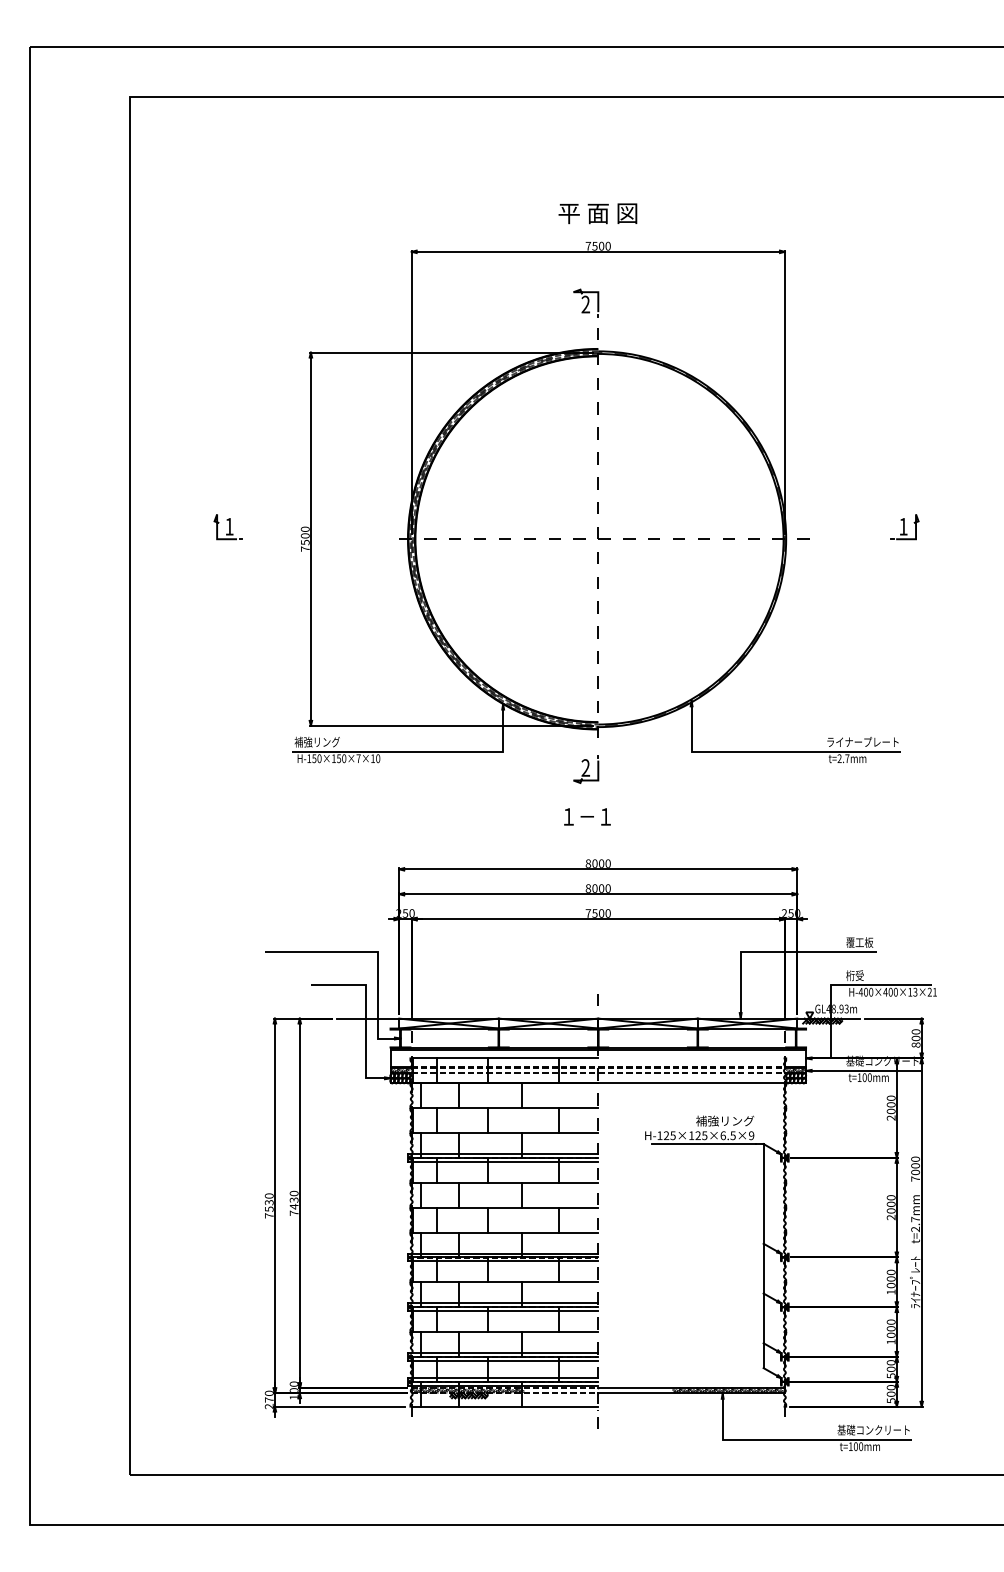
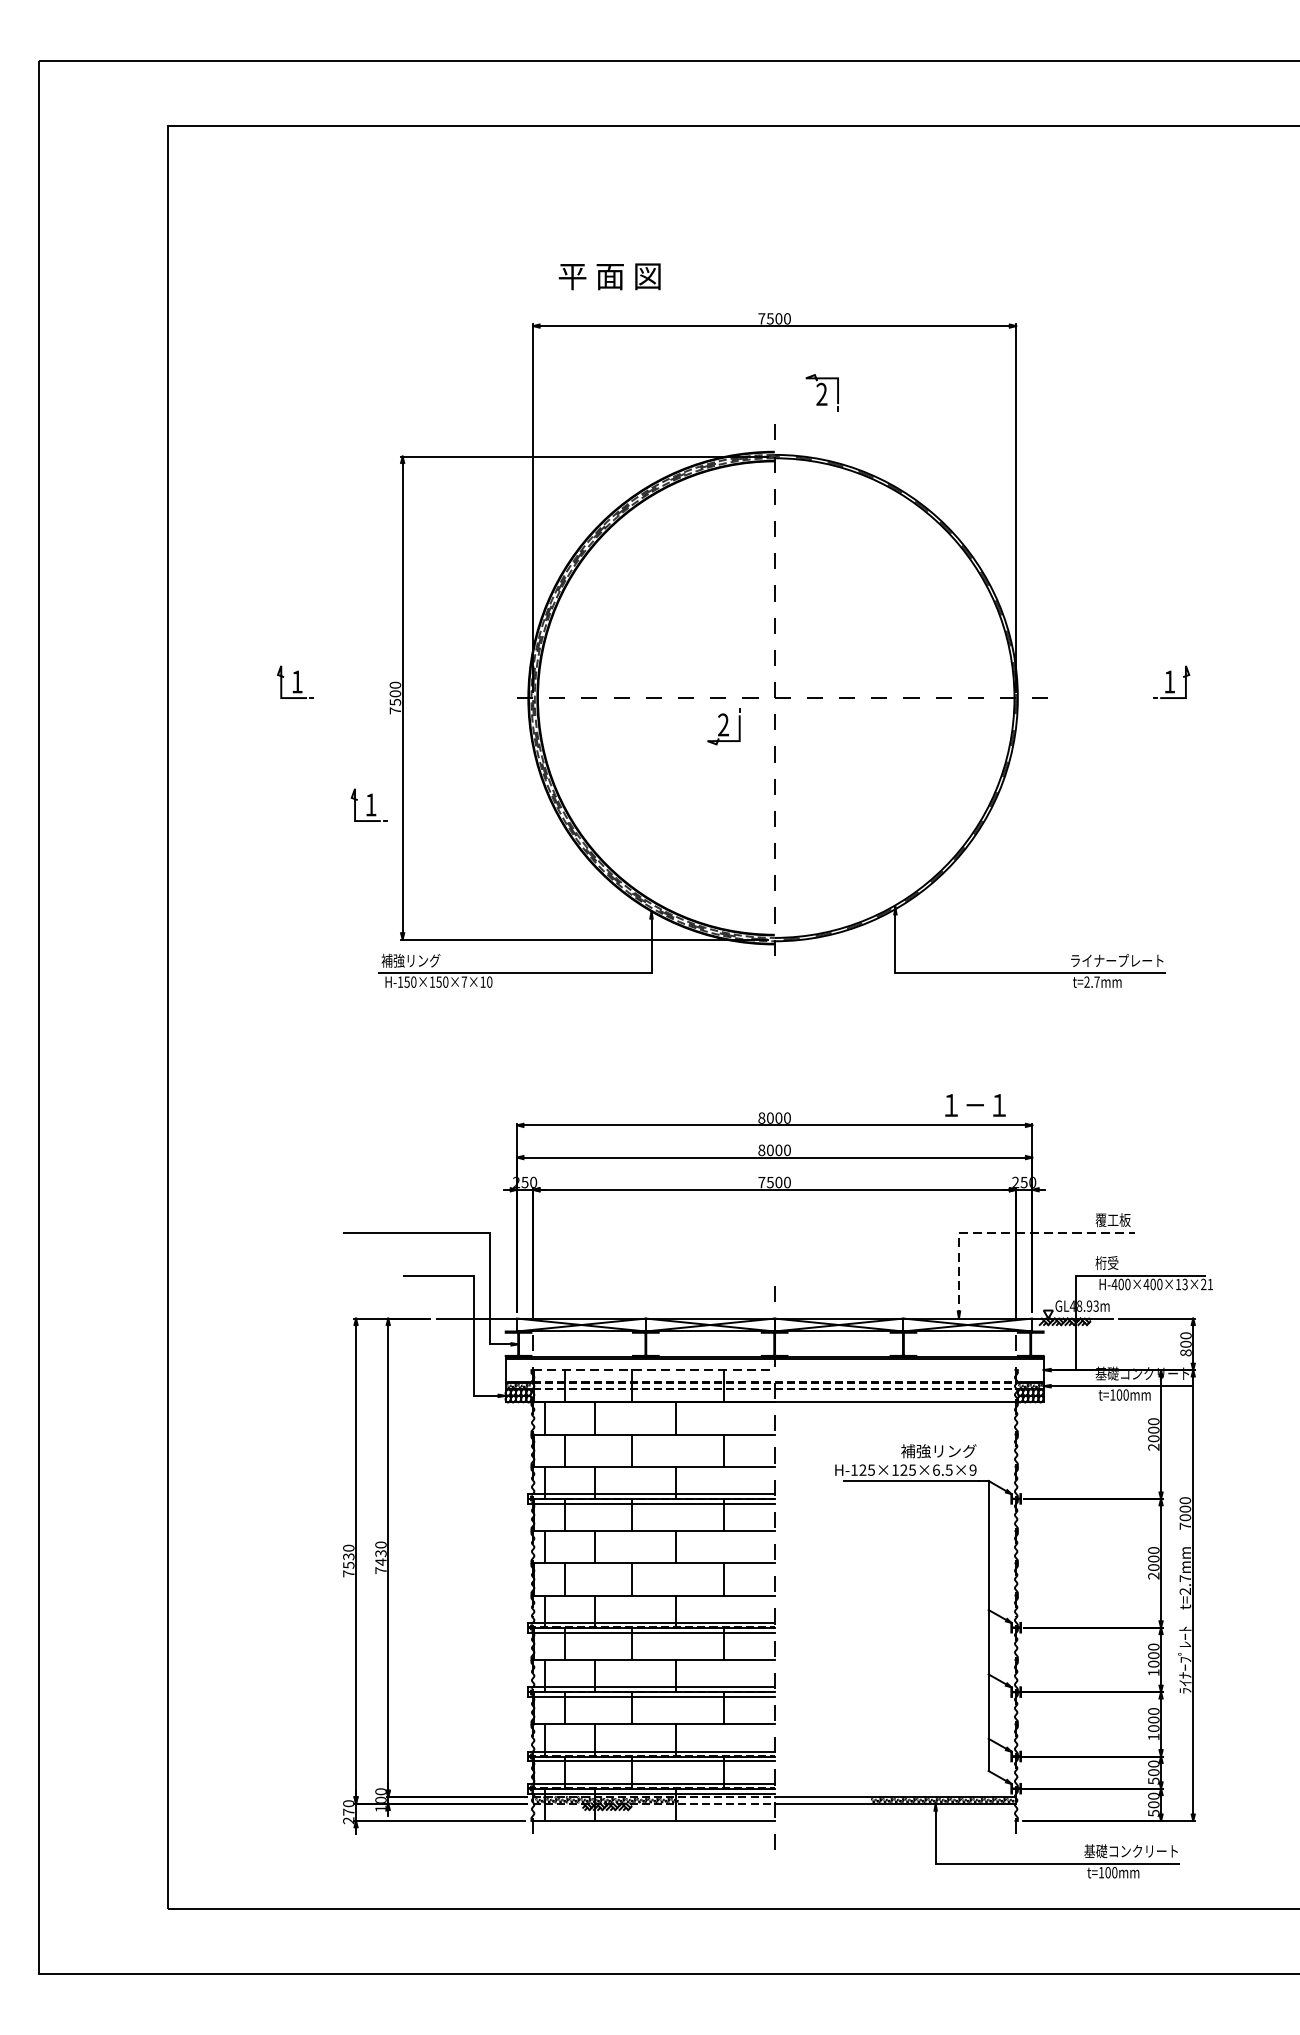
text: (597, 213) -> (609, 276), moved
part: (586, 302) -> (822, 391), moved
part: (284, 622) -> (368, 805), added
part: (586, 769) -> (724, 726), moved
text: (587, 816) -> (975, 1104), moved
line: (775, 952) -> (1004, 1233), solid -> dashed
line: (505, 1058) -> (654, 1370), solid -> dashed

